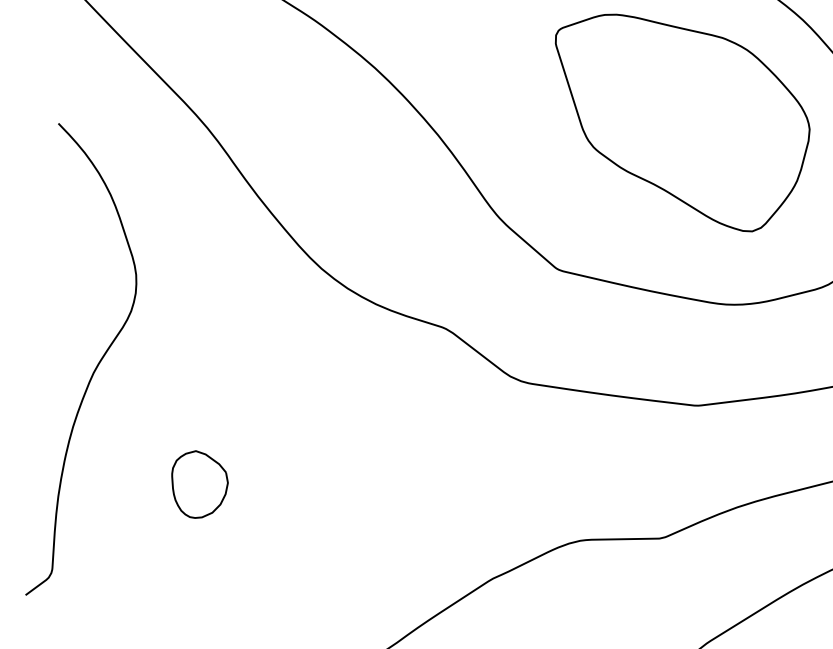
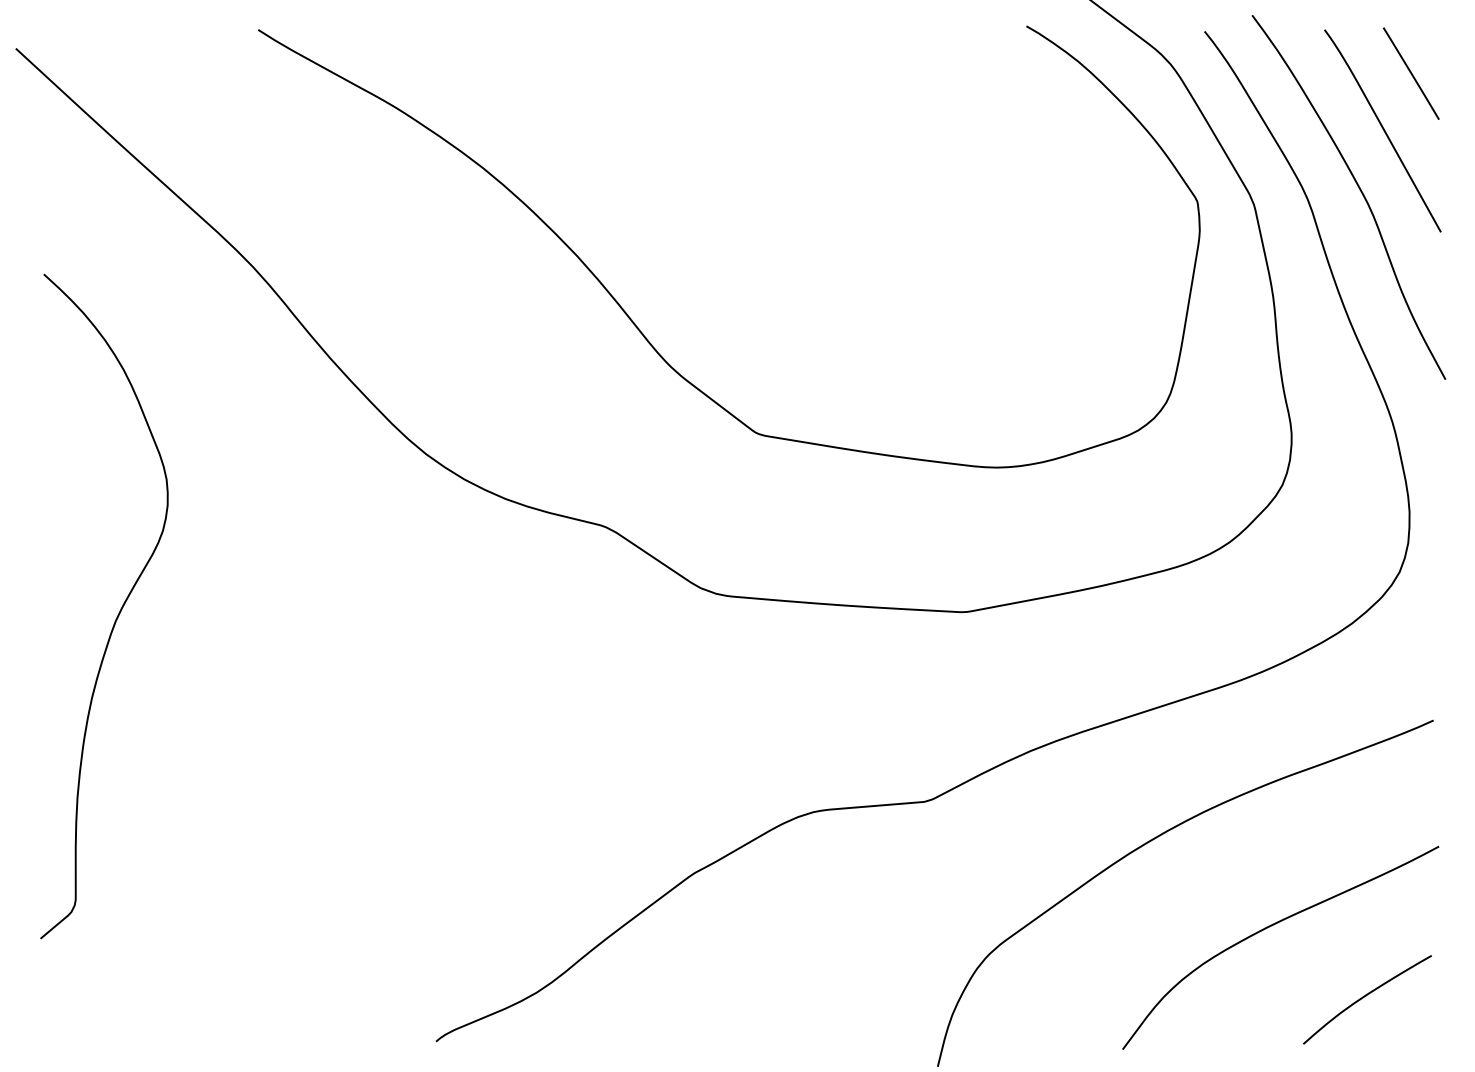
part: (680, 122) -> (915, 216), removed
part: (199, 484) -> (274, 767), removed

